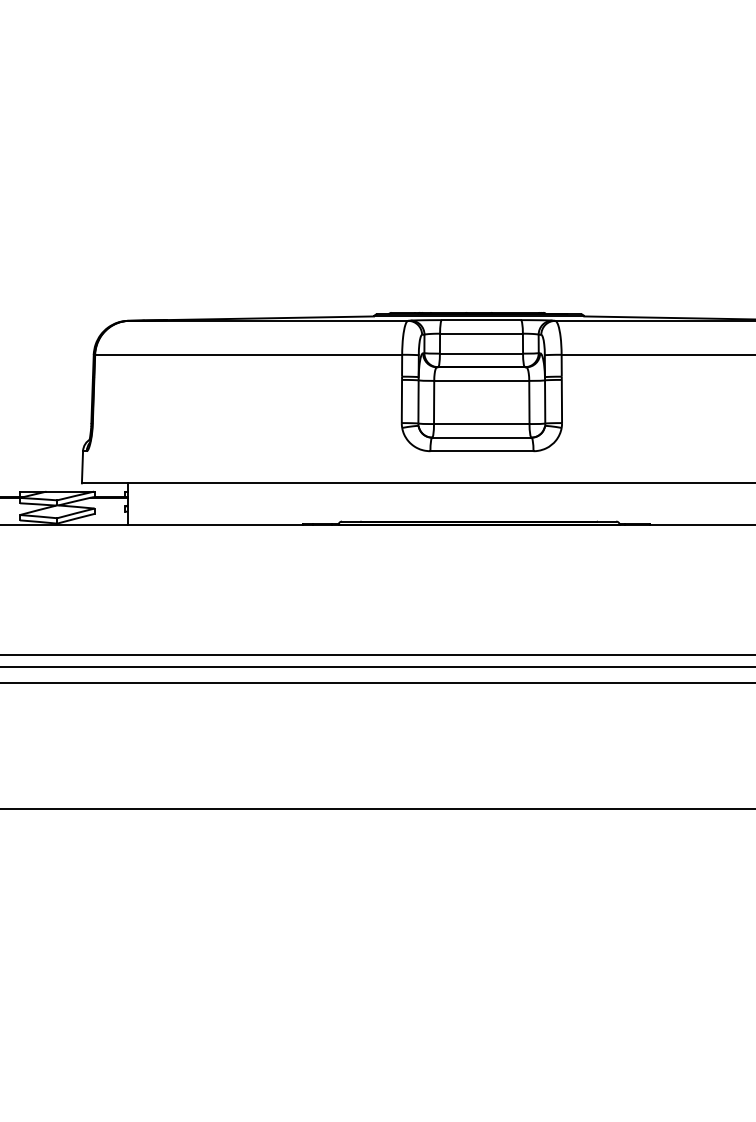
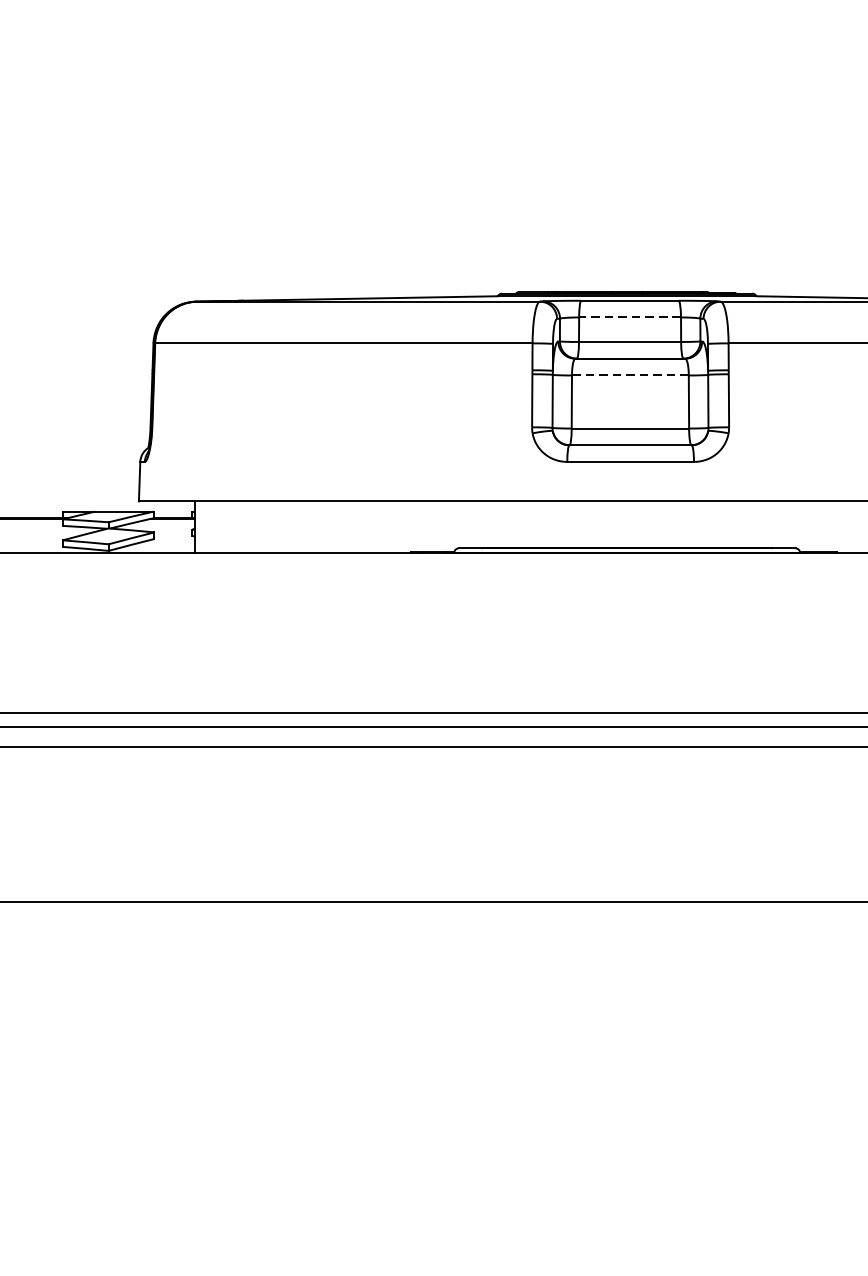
line: (481, 333) -> (630, 317), solid -> dashed
line: (481, 380) -> (630, 374), solid -> dashed

